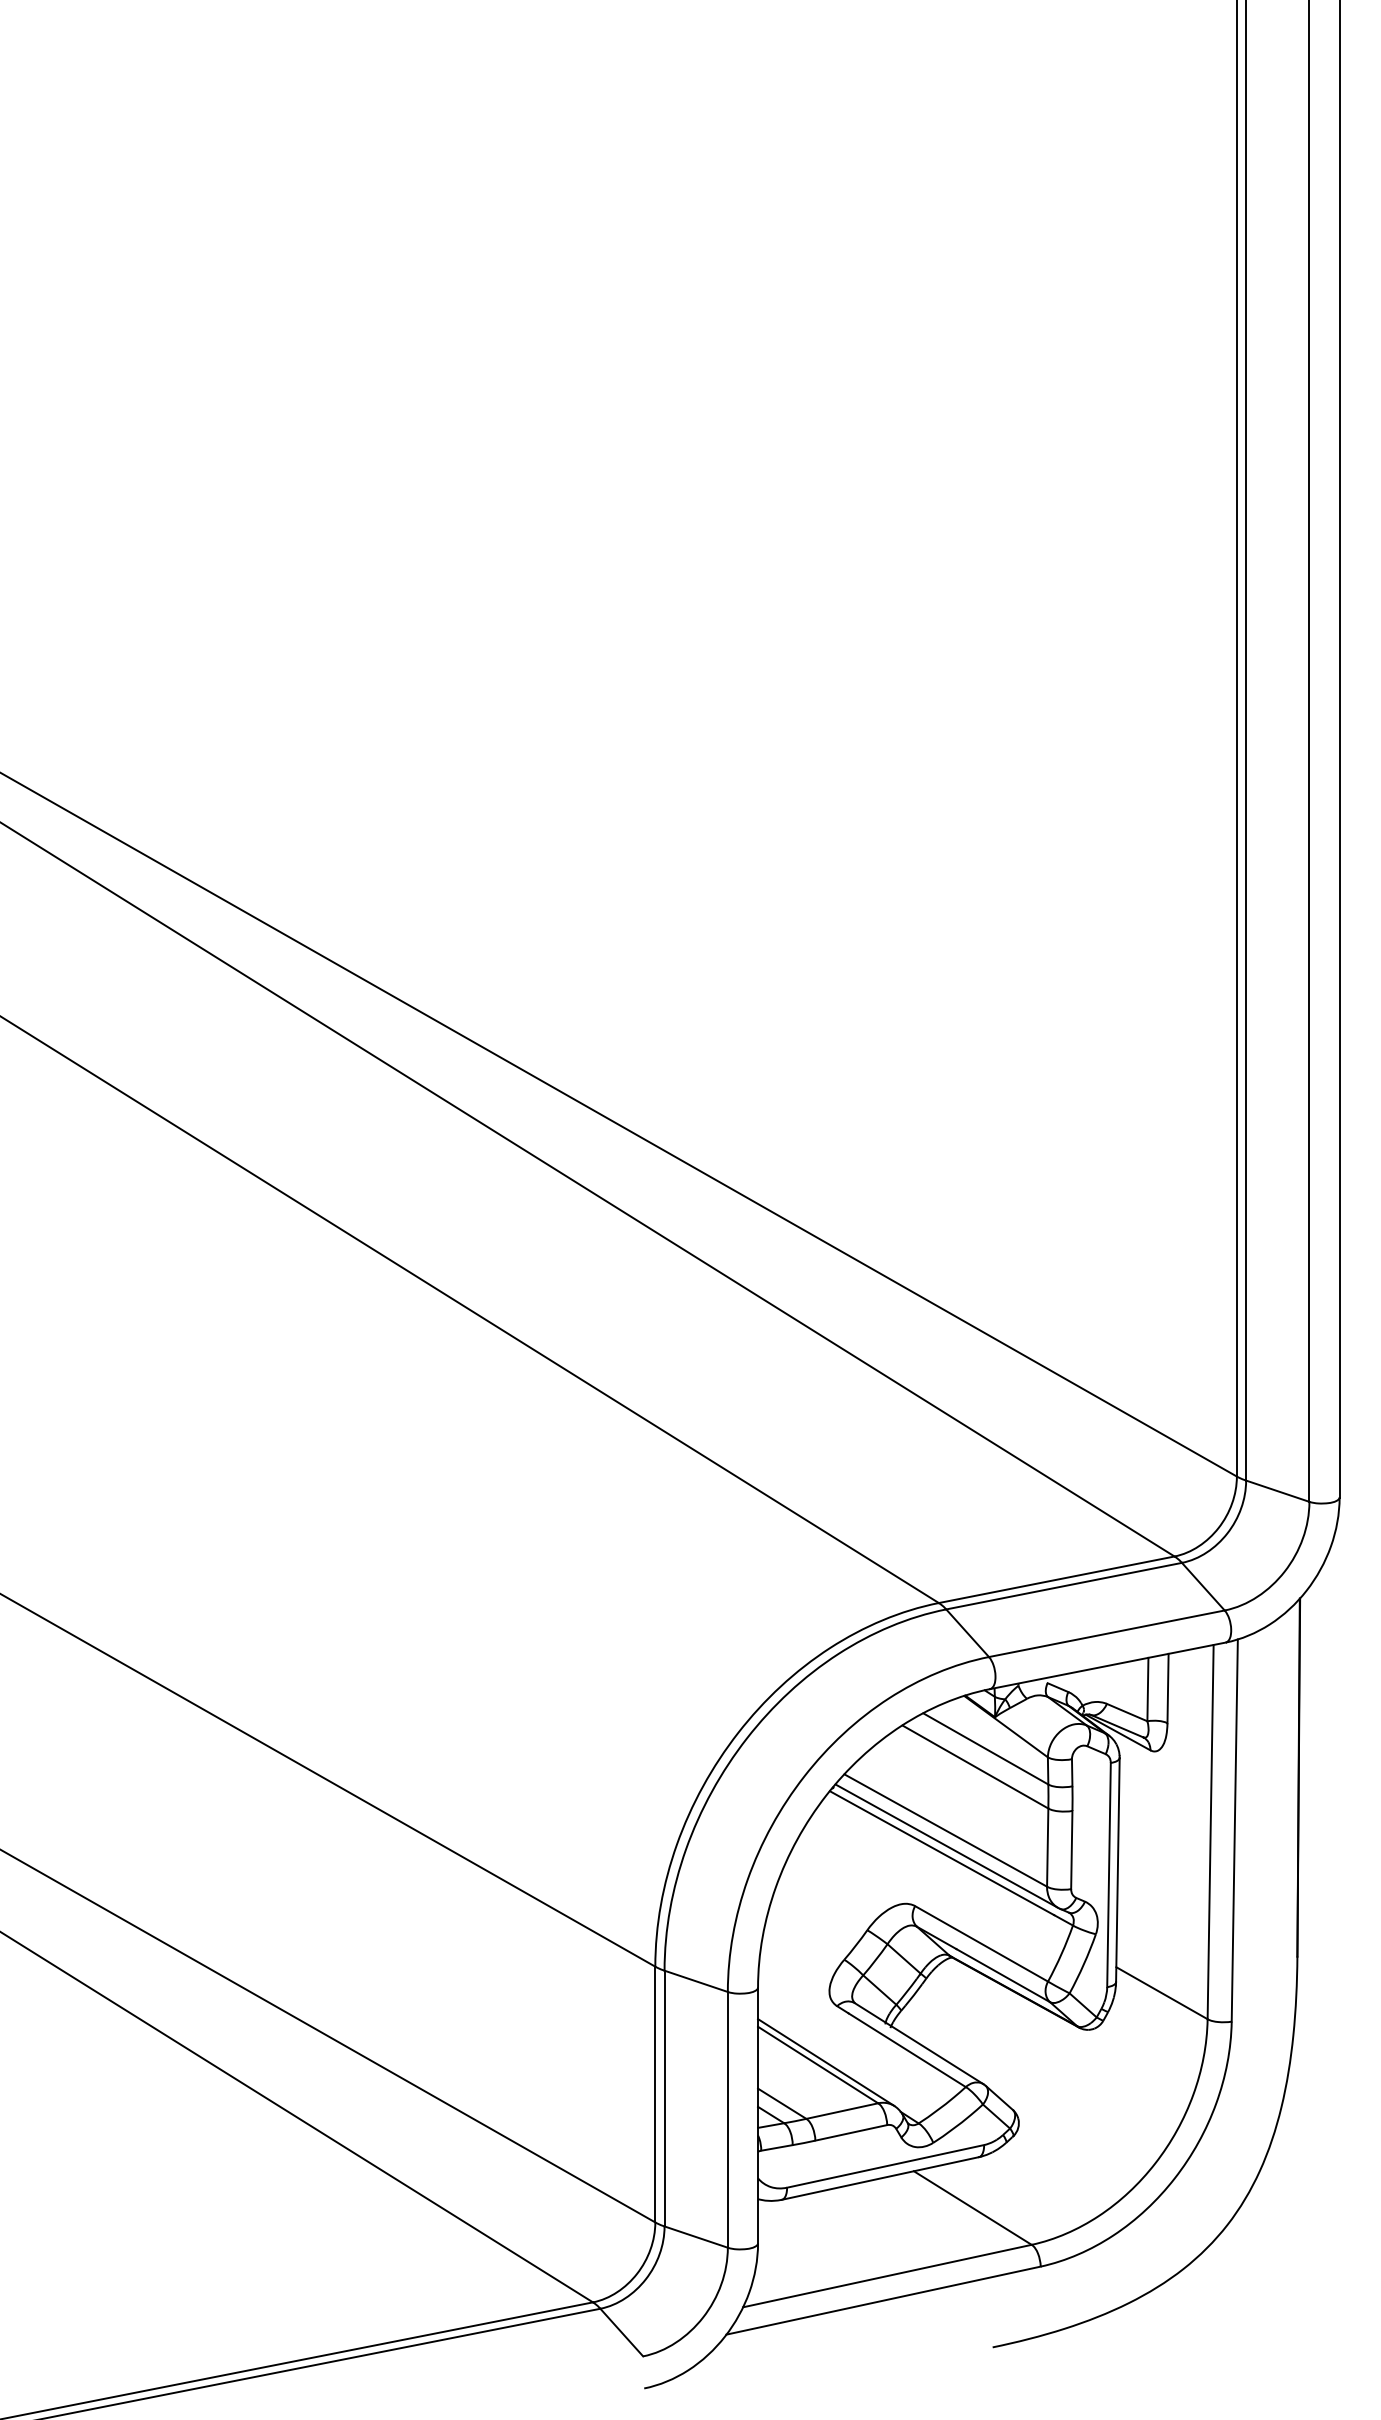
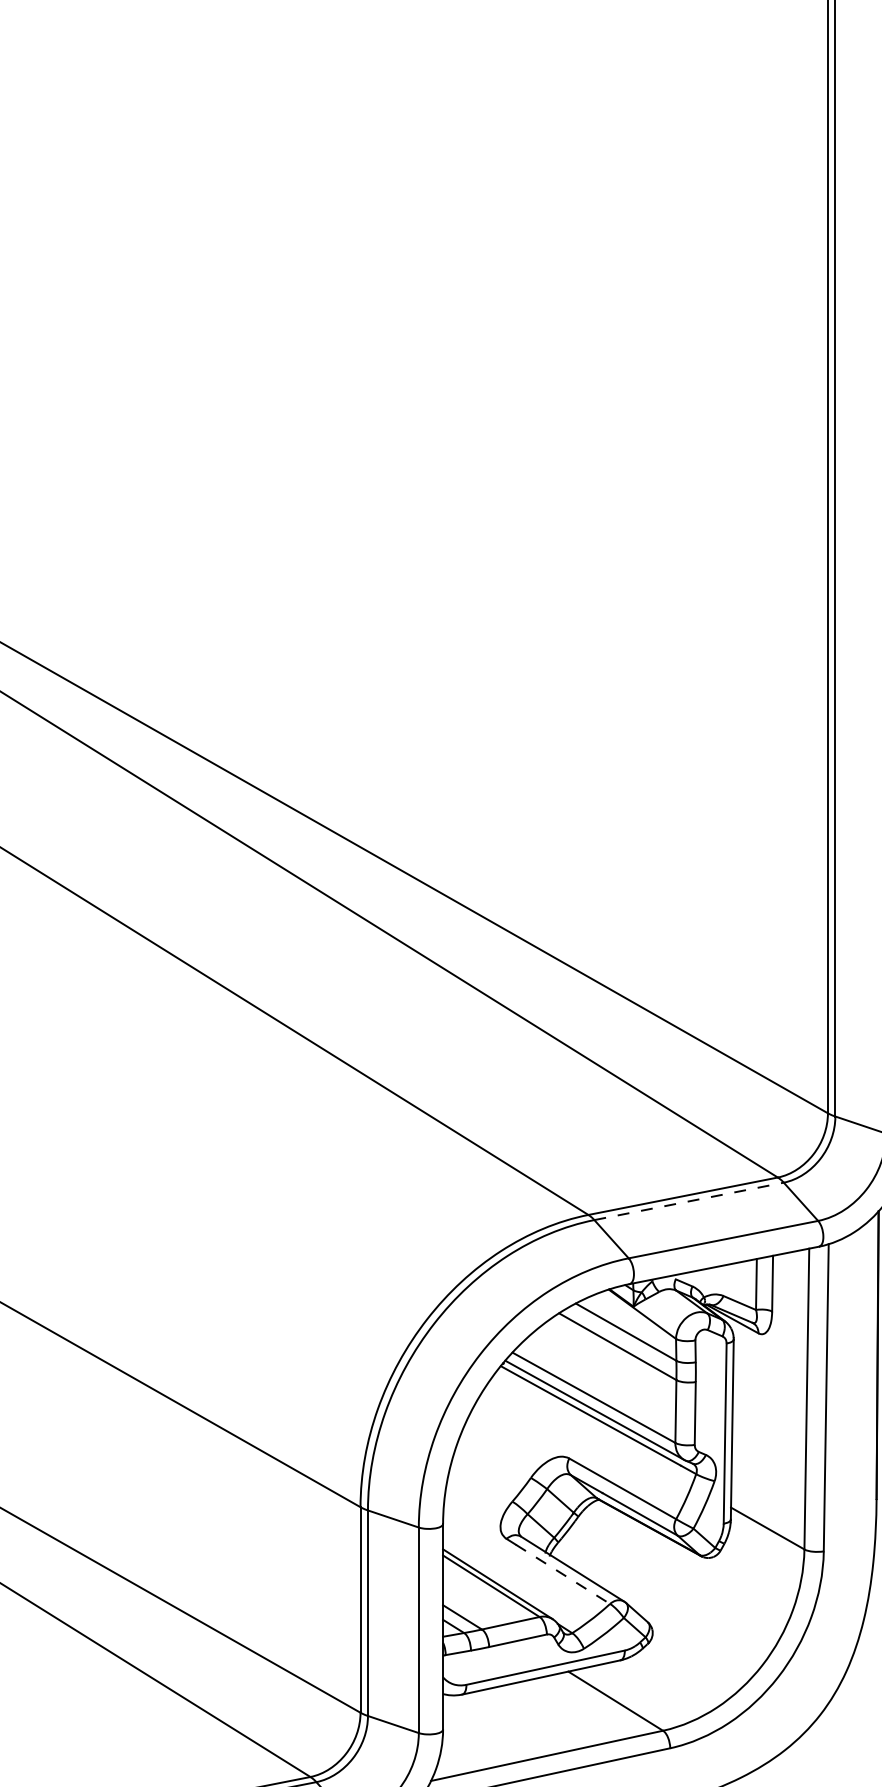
line: (1064, 1586) -> (689, 1201), solid -> dashed
line: (907, 2050) -> (563, 1574), solid -> dashed

